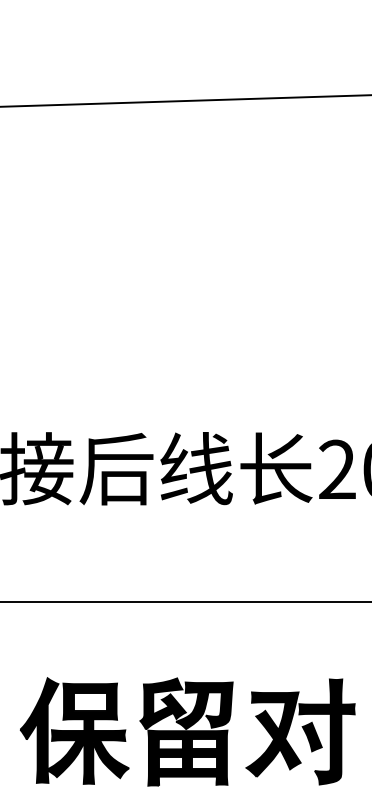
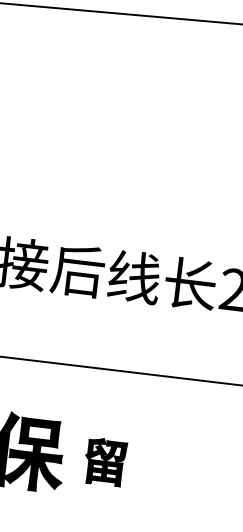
part: (186, 731) -> (105, 461), size x0.6
part: (300, 731) -> (185, 471), removed

